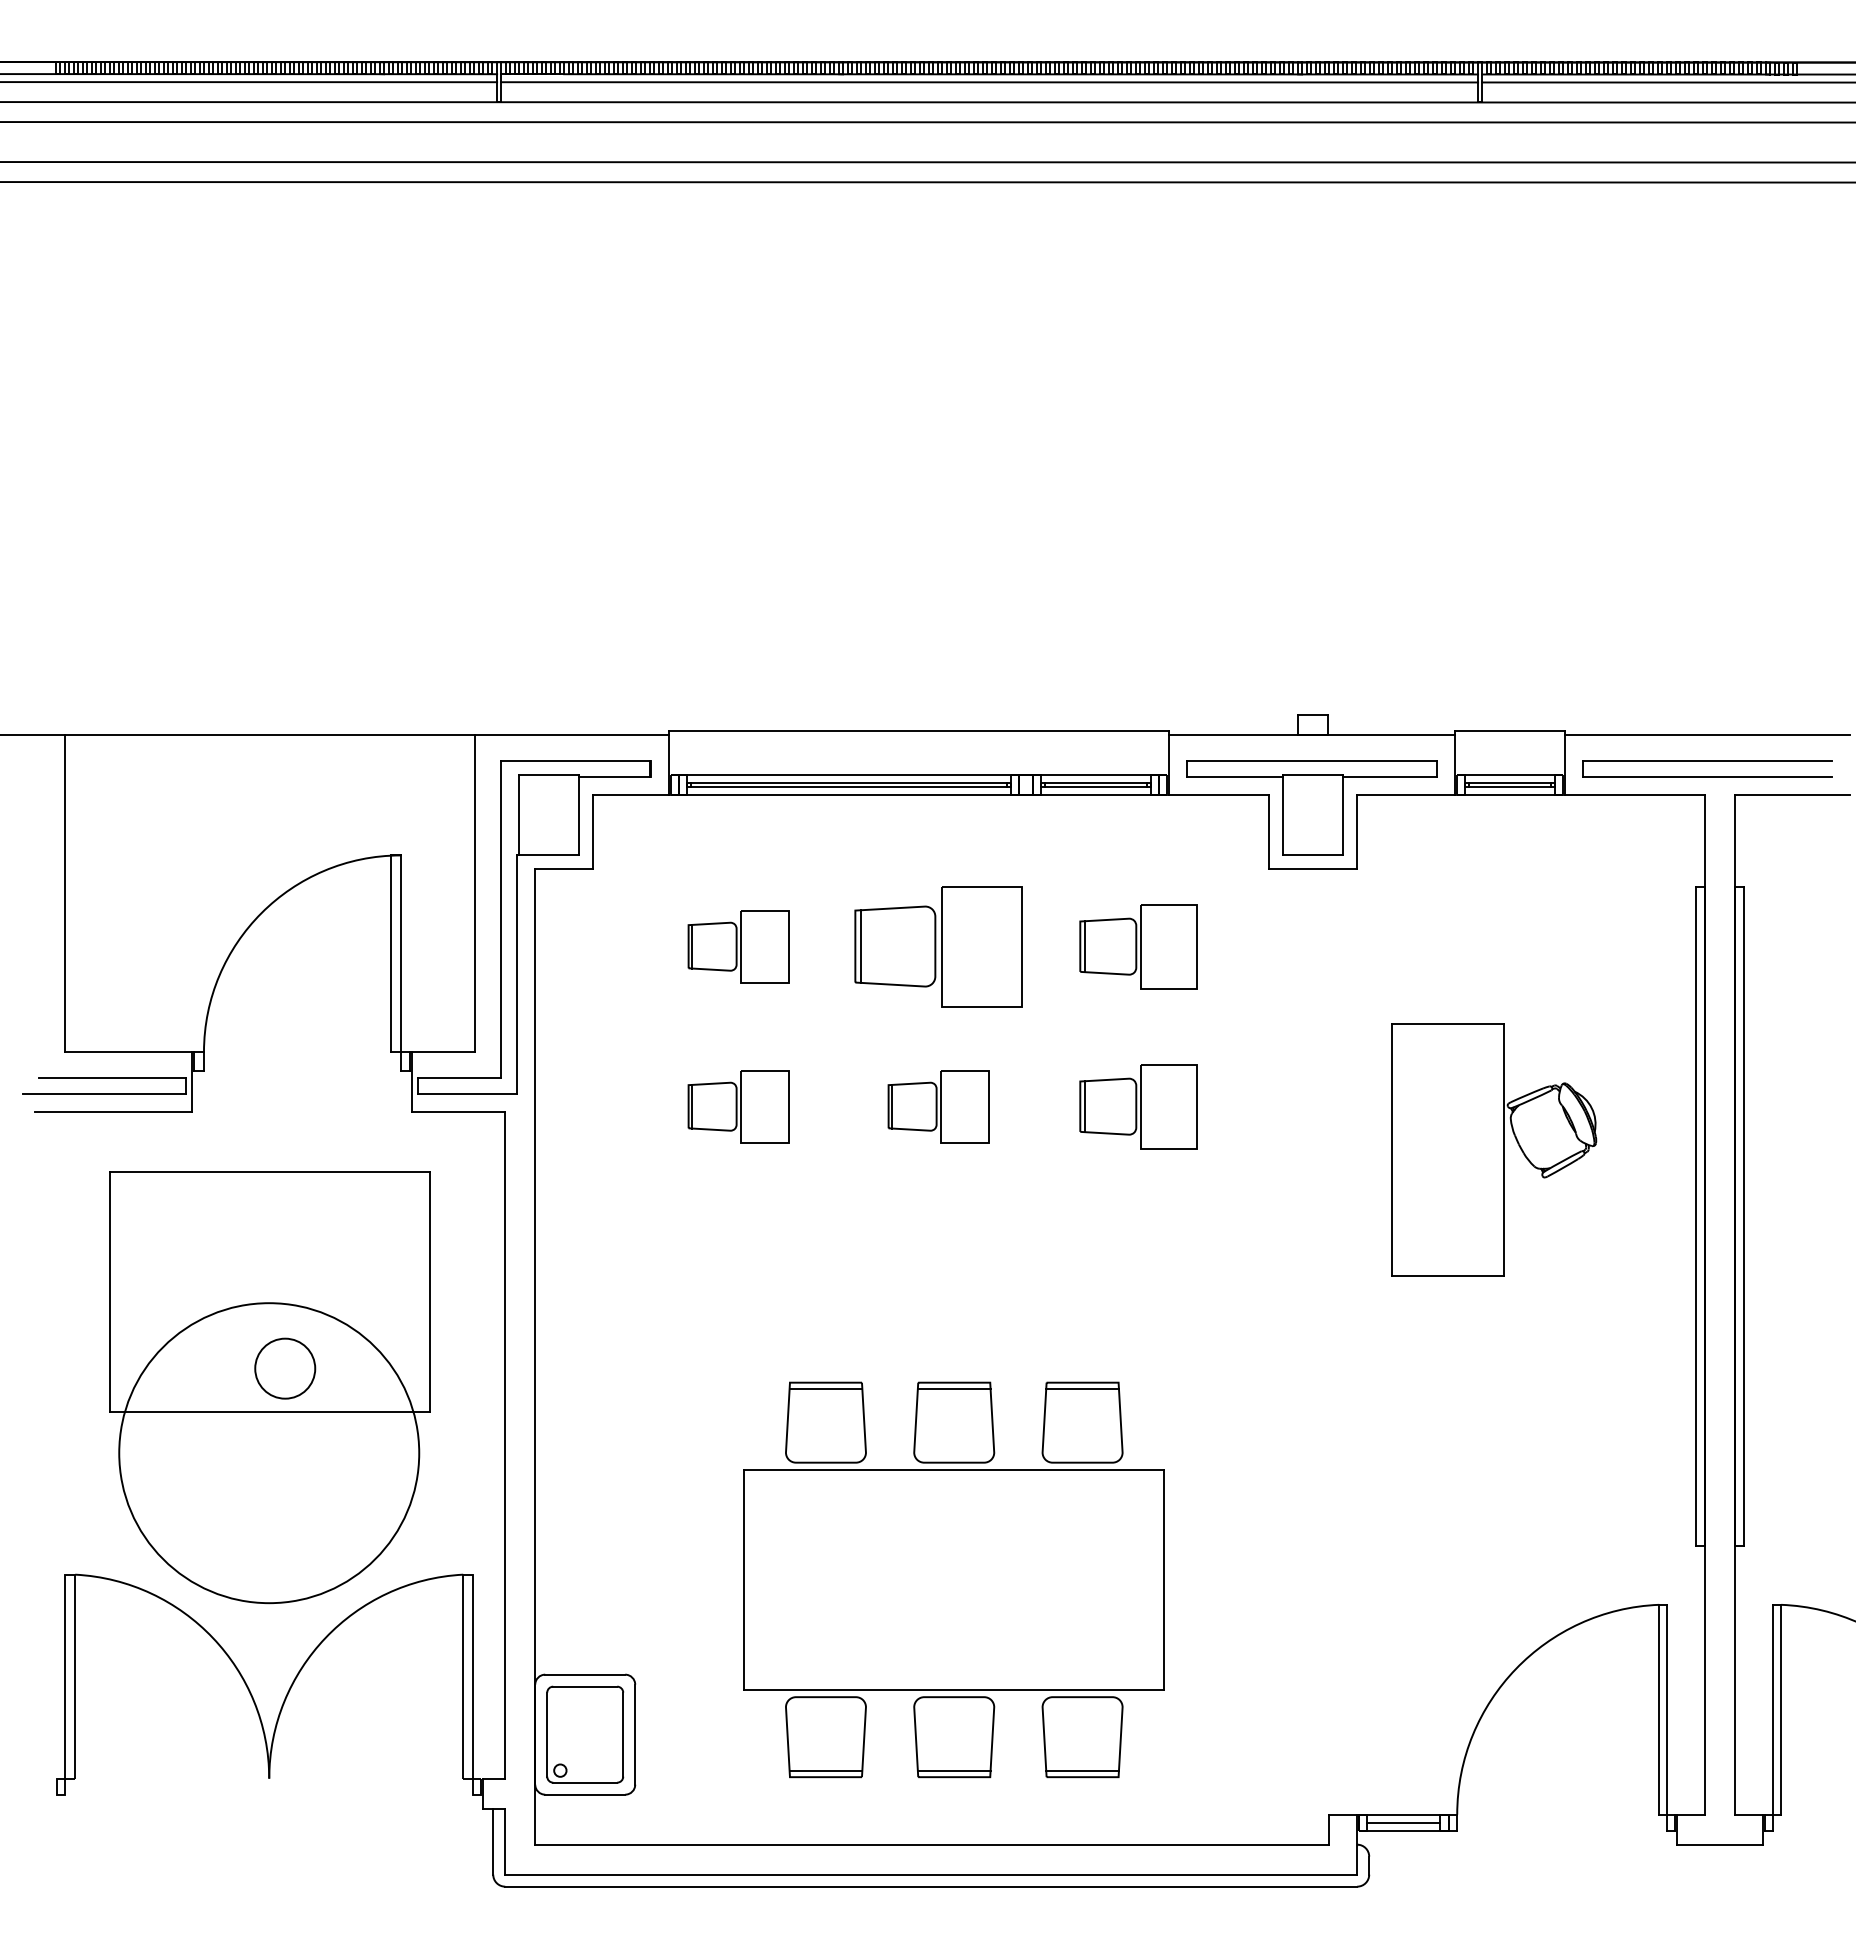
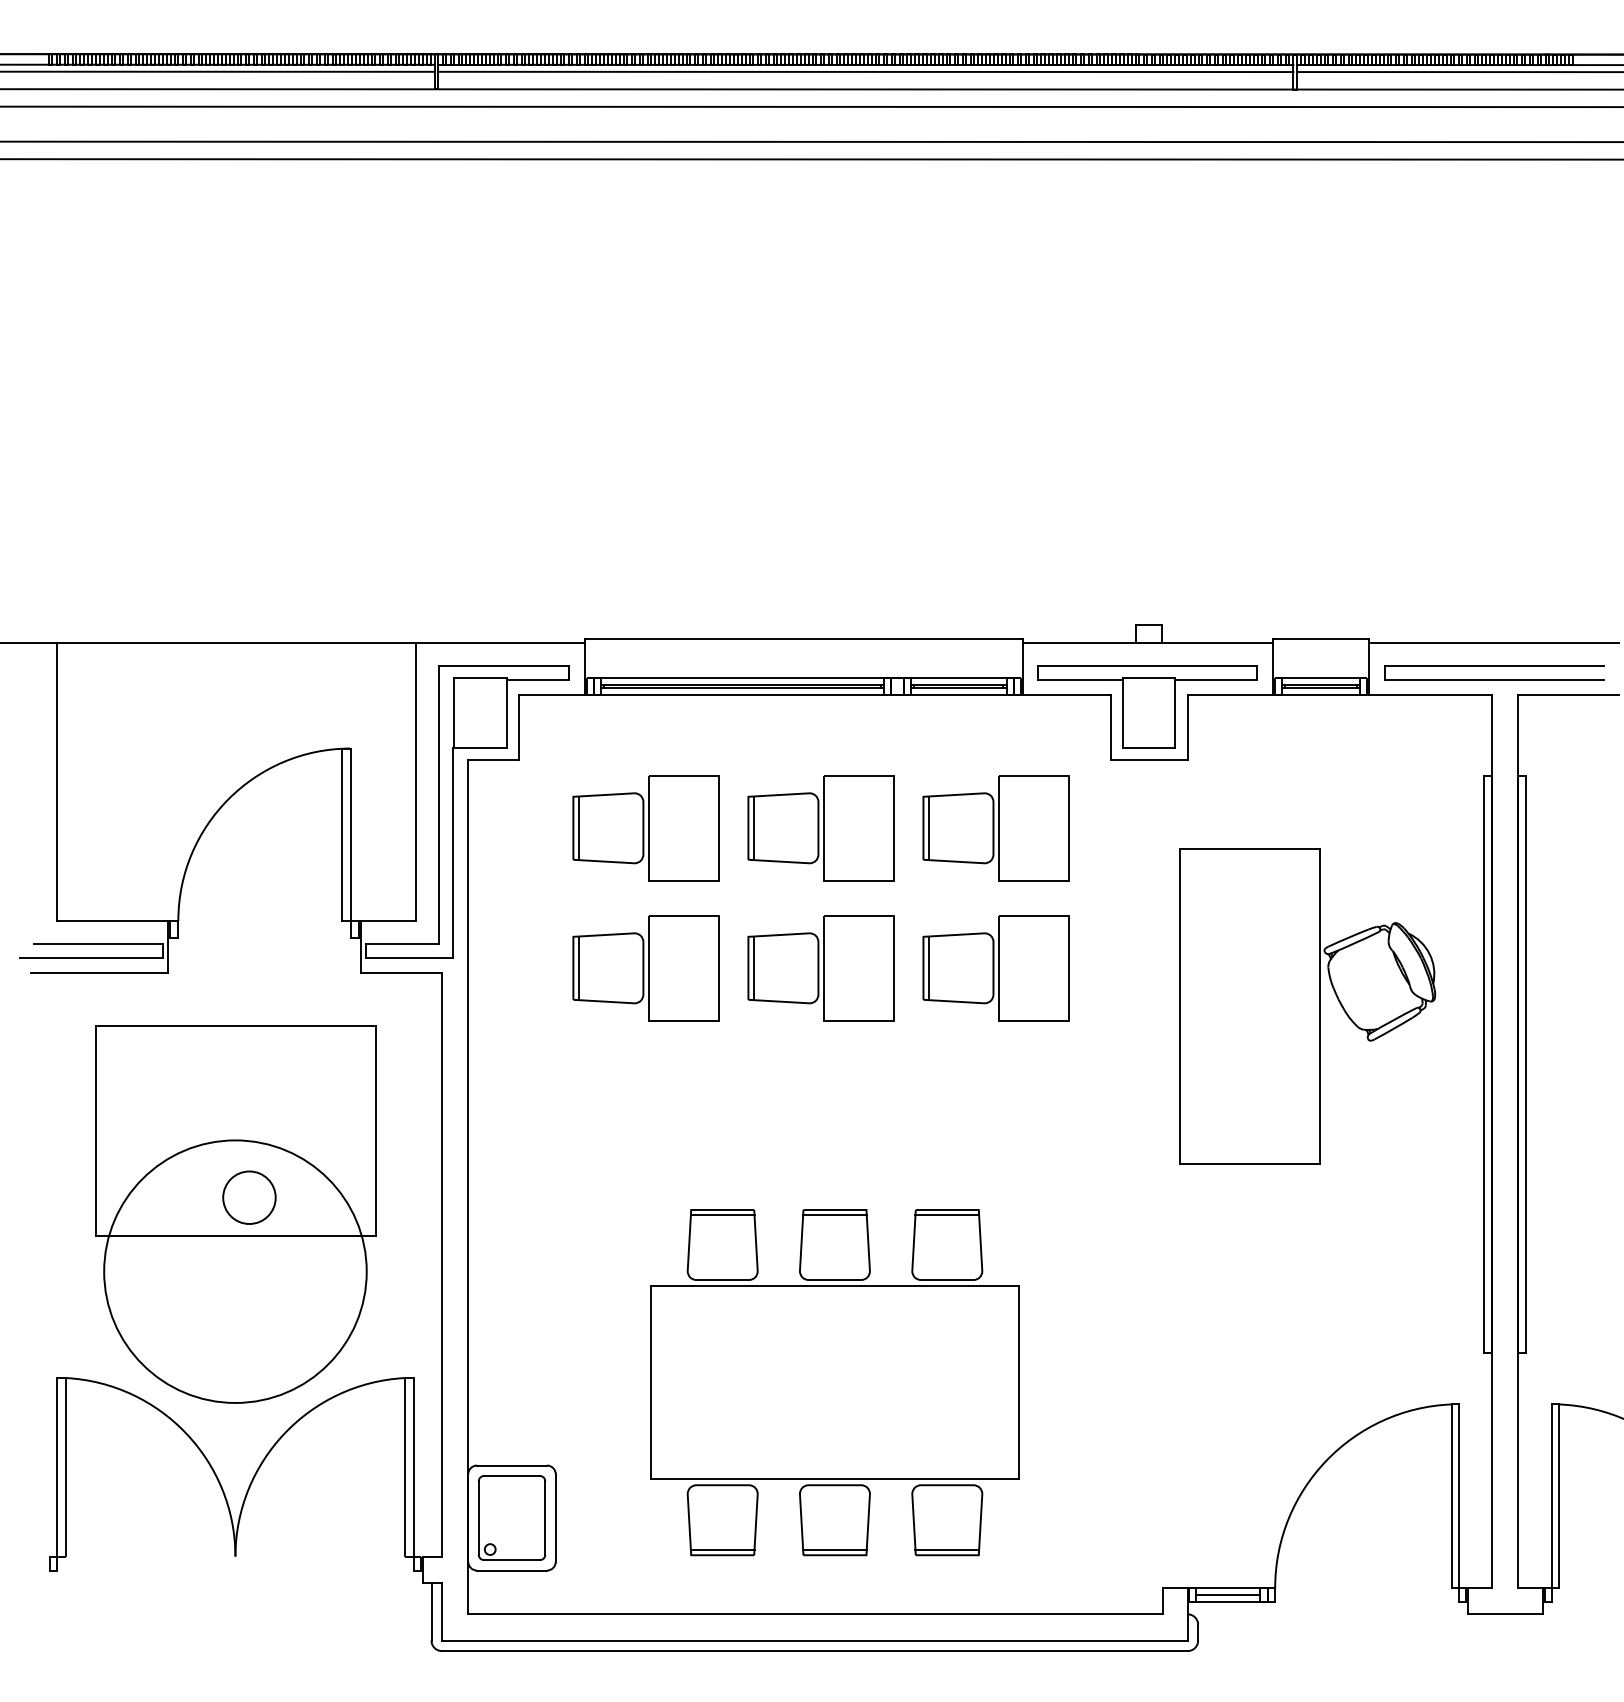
part: (738, 946) -> (646, 828), size x1.67
part: (1138, 946) -> (996, 828), size x1.43
part: (738, 1106) -> (646, 968), size x1.67
part: (938, 1106) -> (821, 968), size x1.67
part: (1138, 1106) -> (996, 968), size x1.43
part: (1493, 1149) -> (1306, 1005), size x1.43

